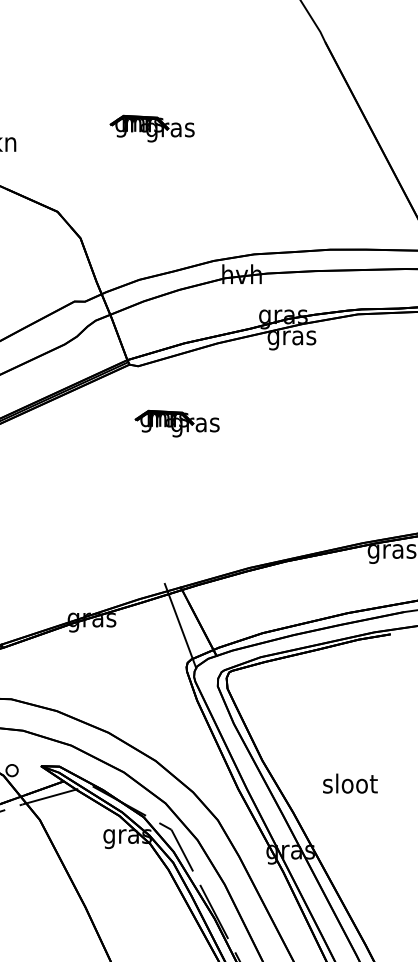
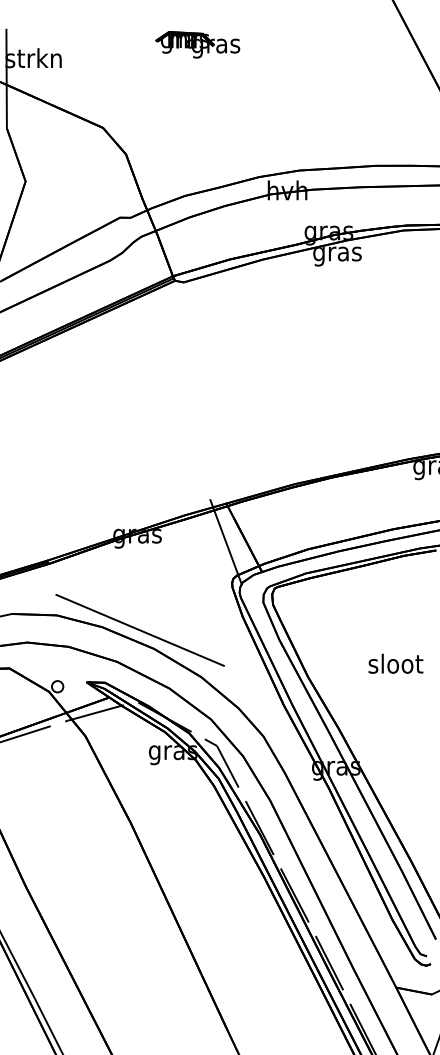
part: (176, 423) -> (222, 339), removed
line: (93, 713) -> (139, 629), added
text: (349, 783) -> (395, 663), moved

